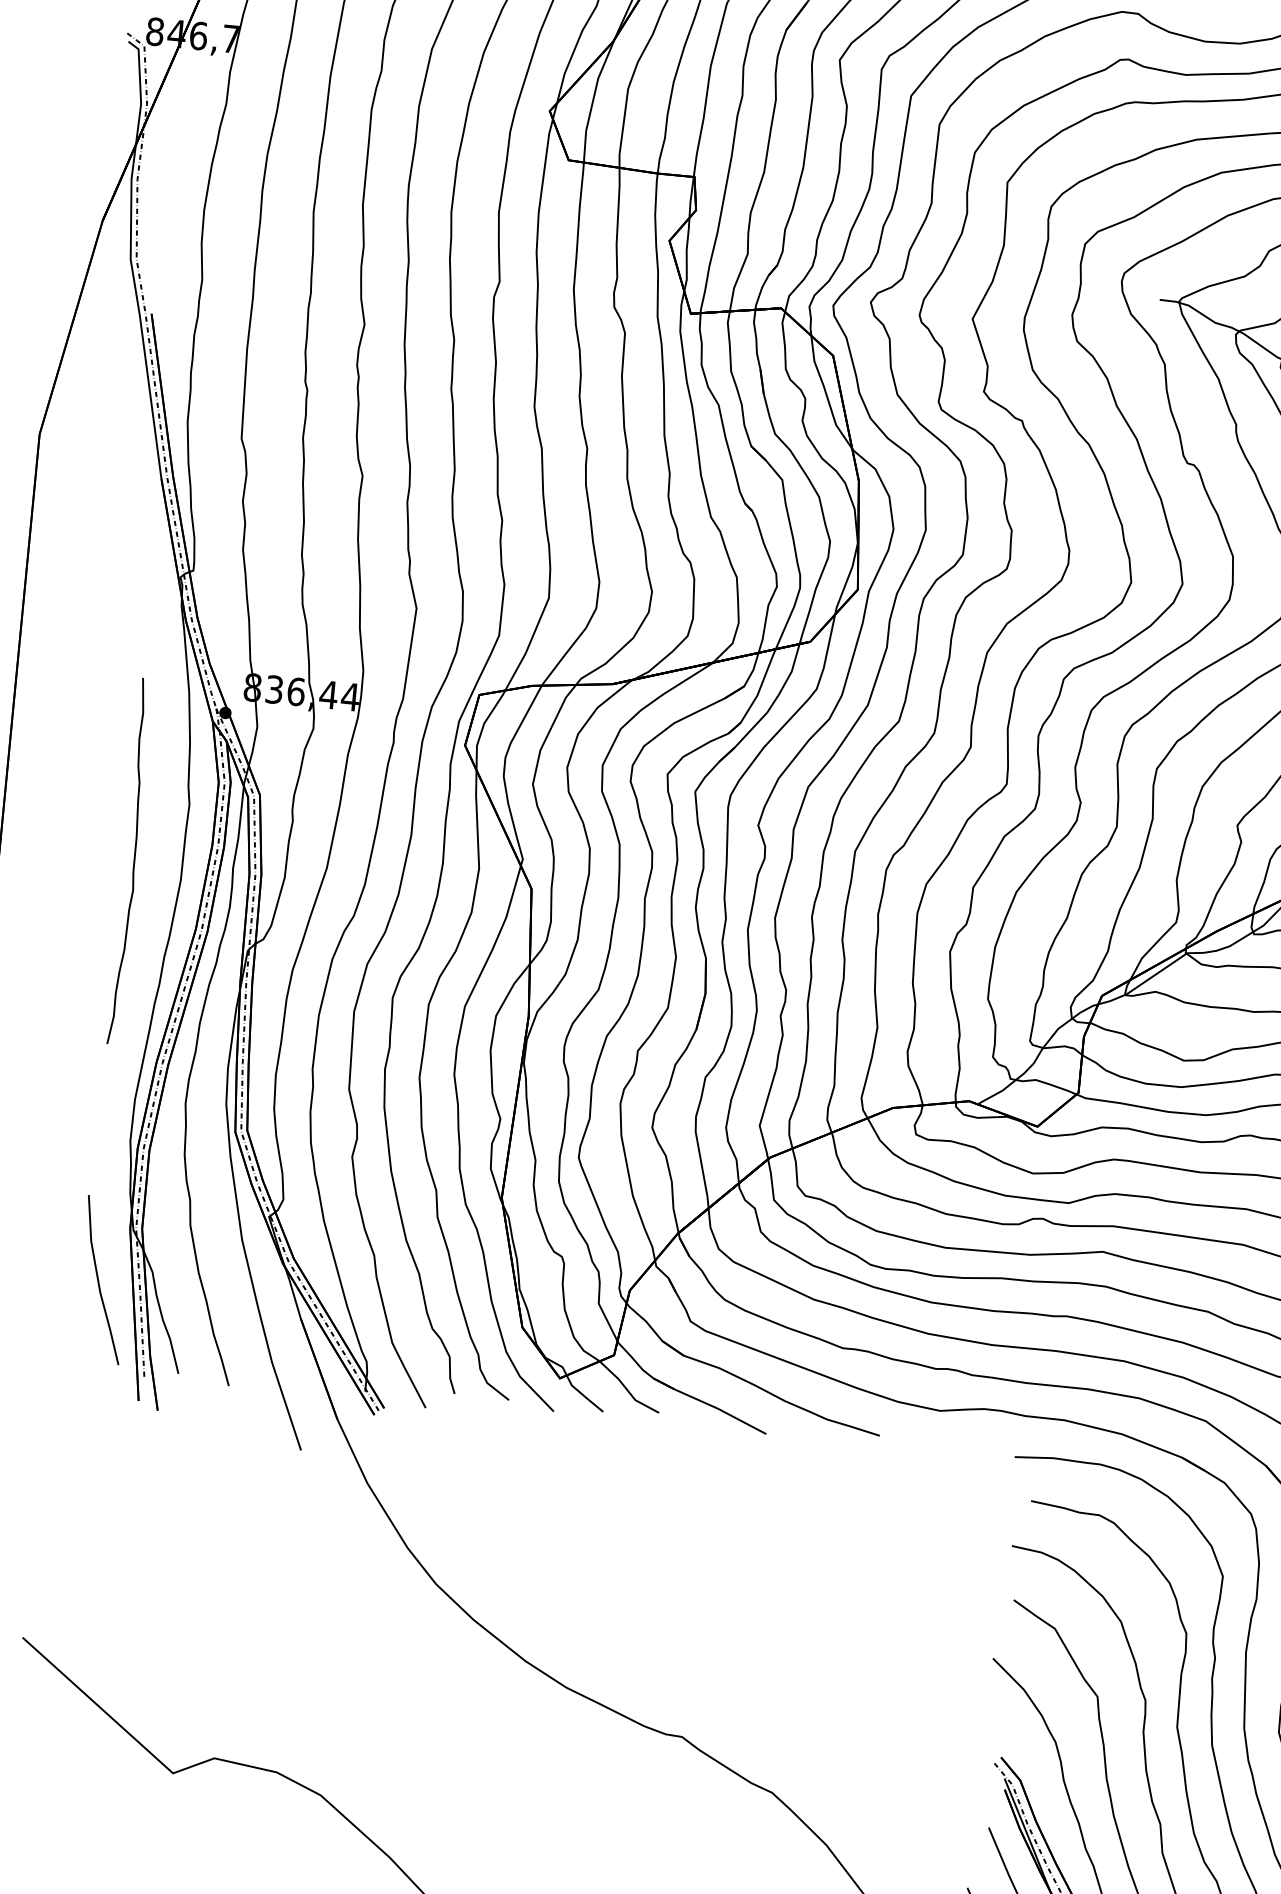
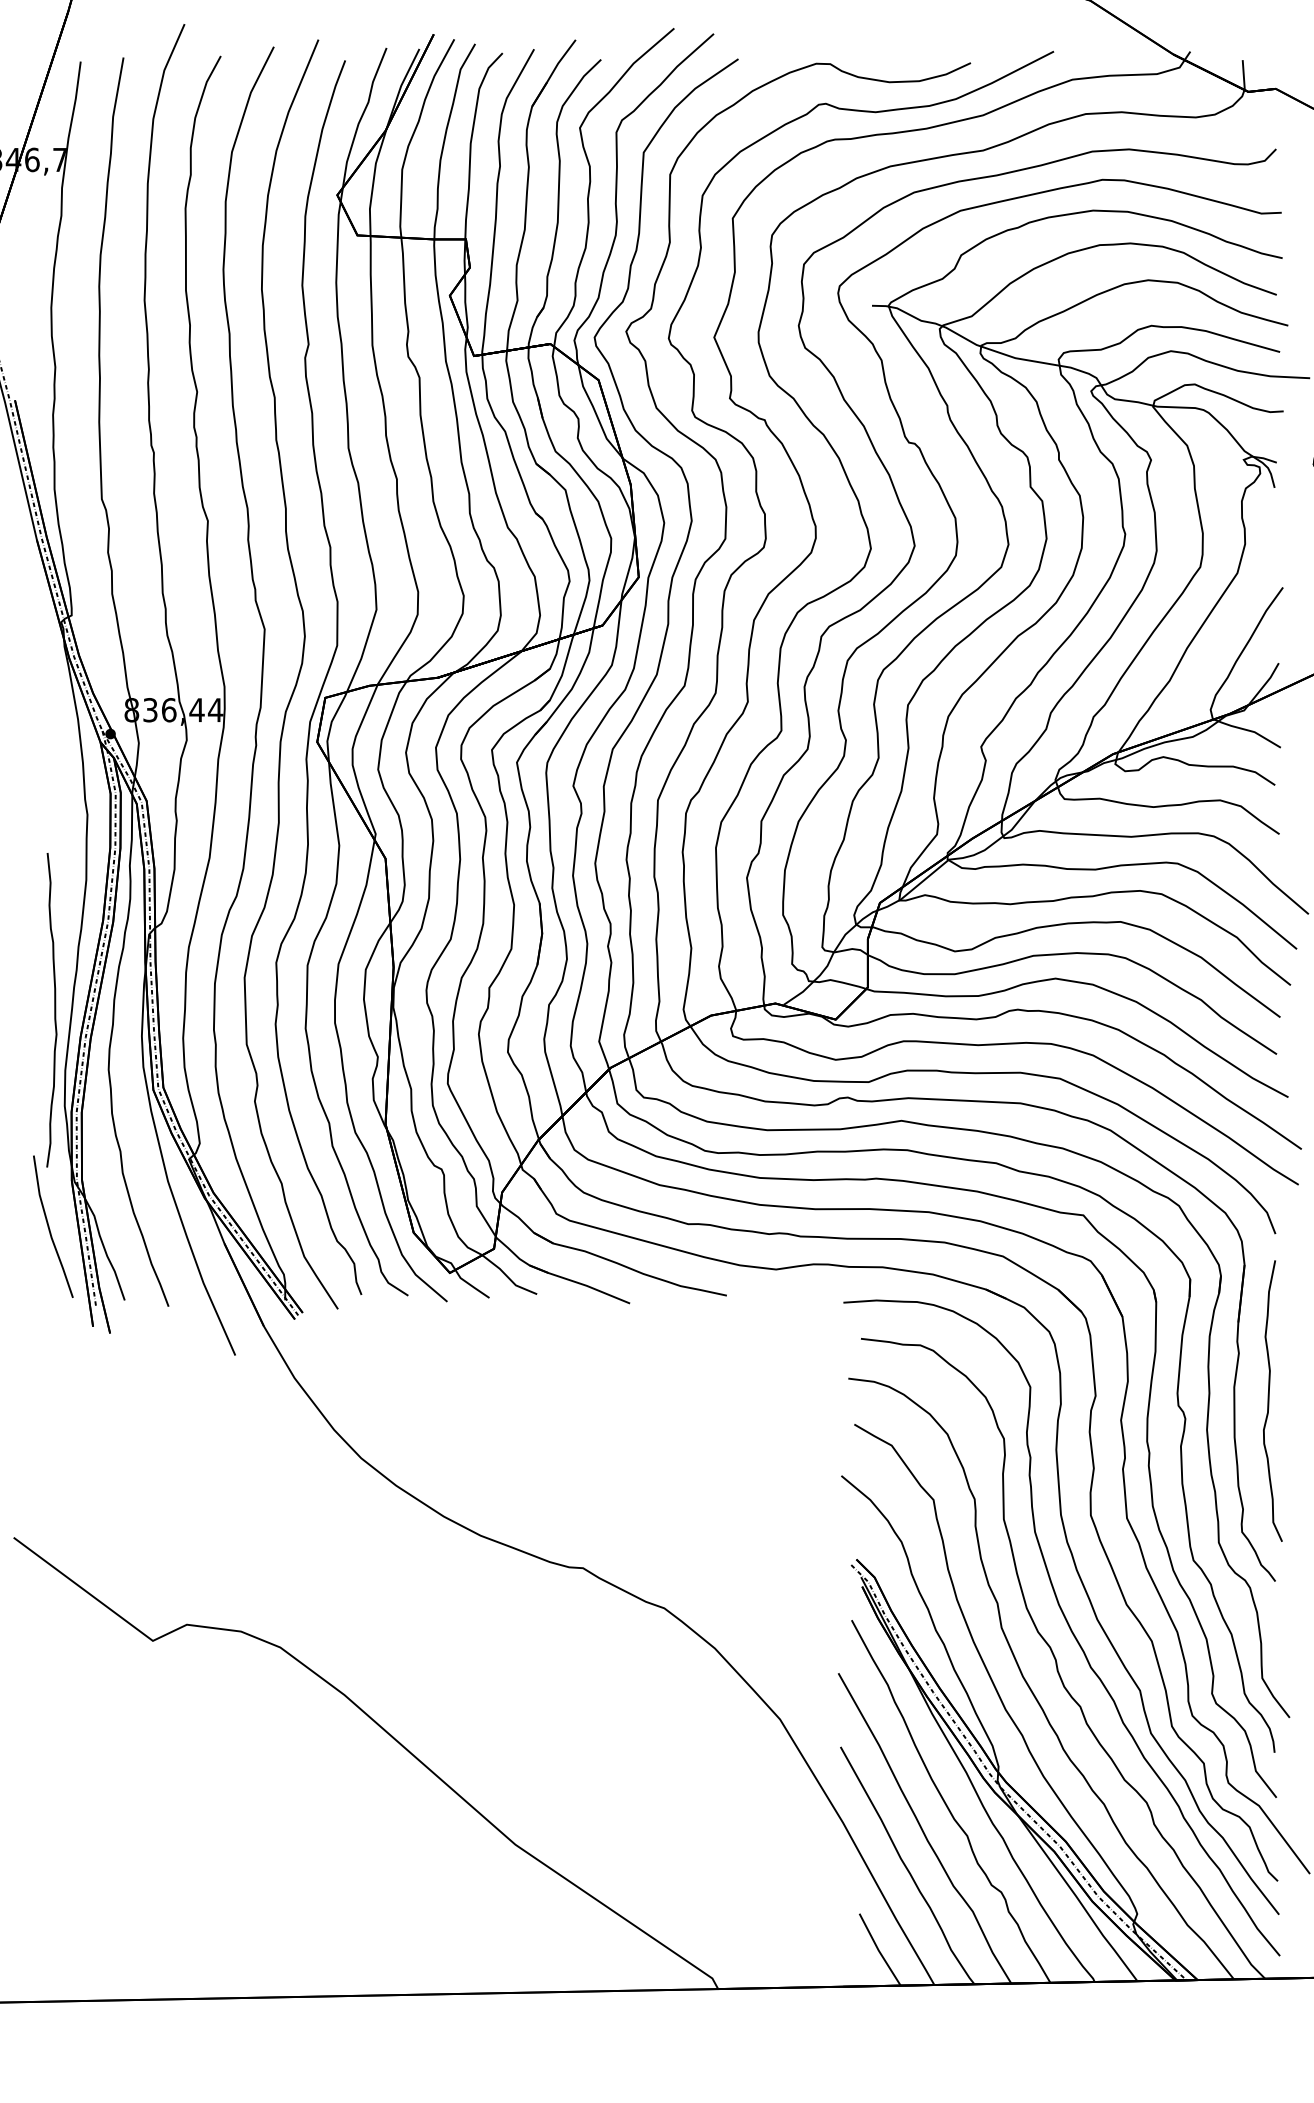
curve: (133, 862) -> (54, 1010), moved

